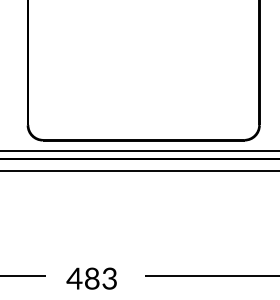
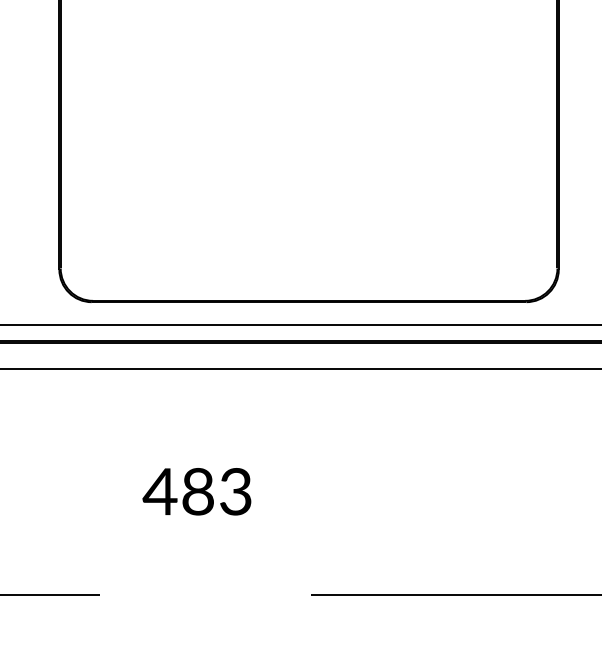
text: (91, 278) -> (196, 491), moved

